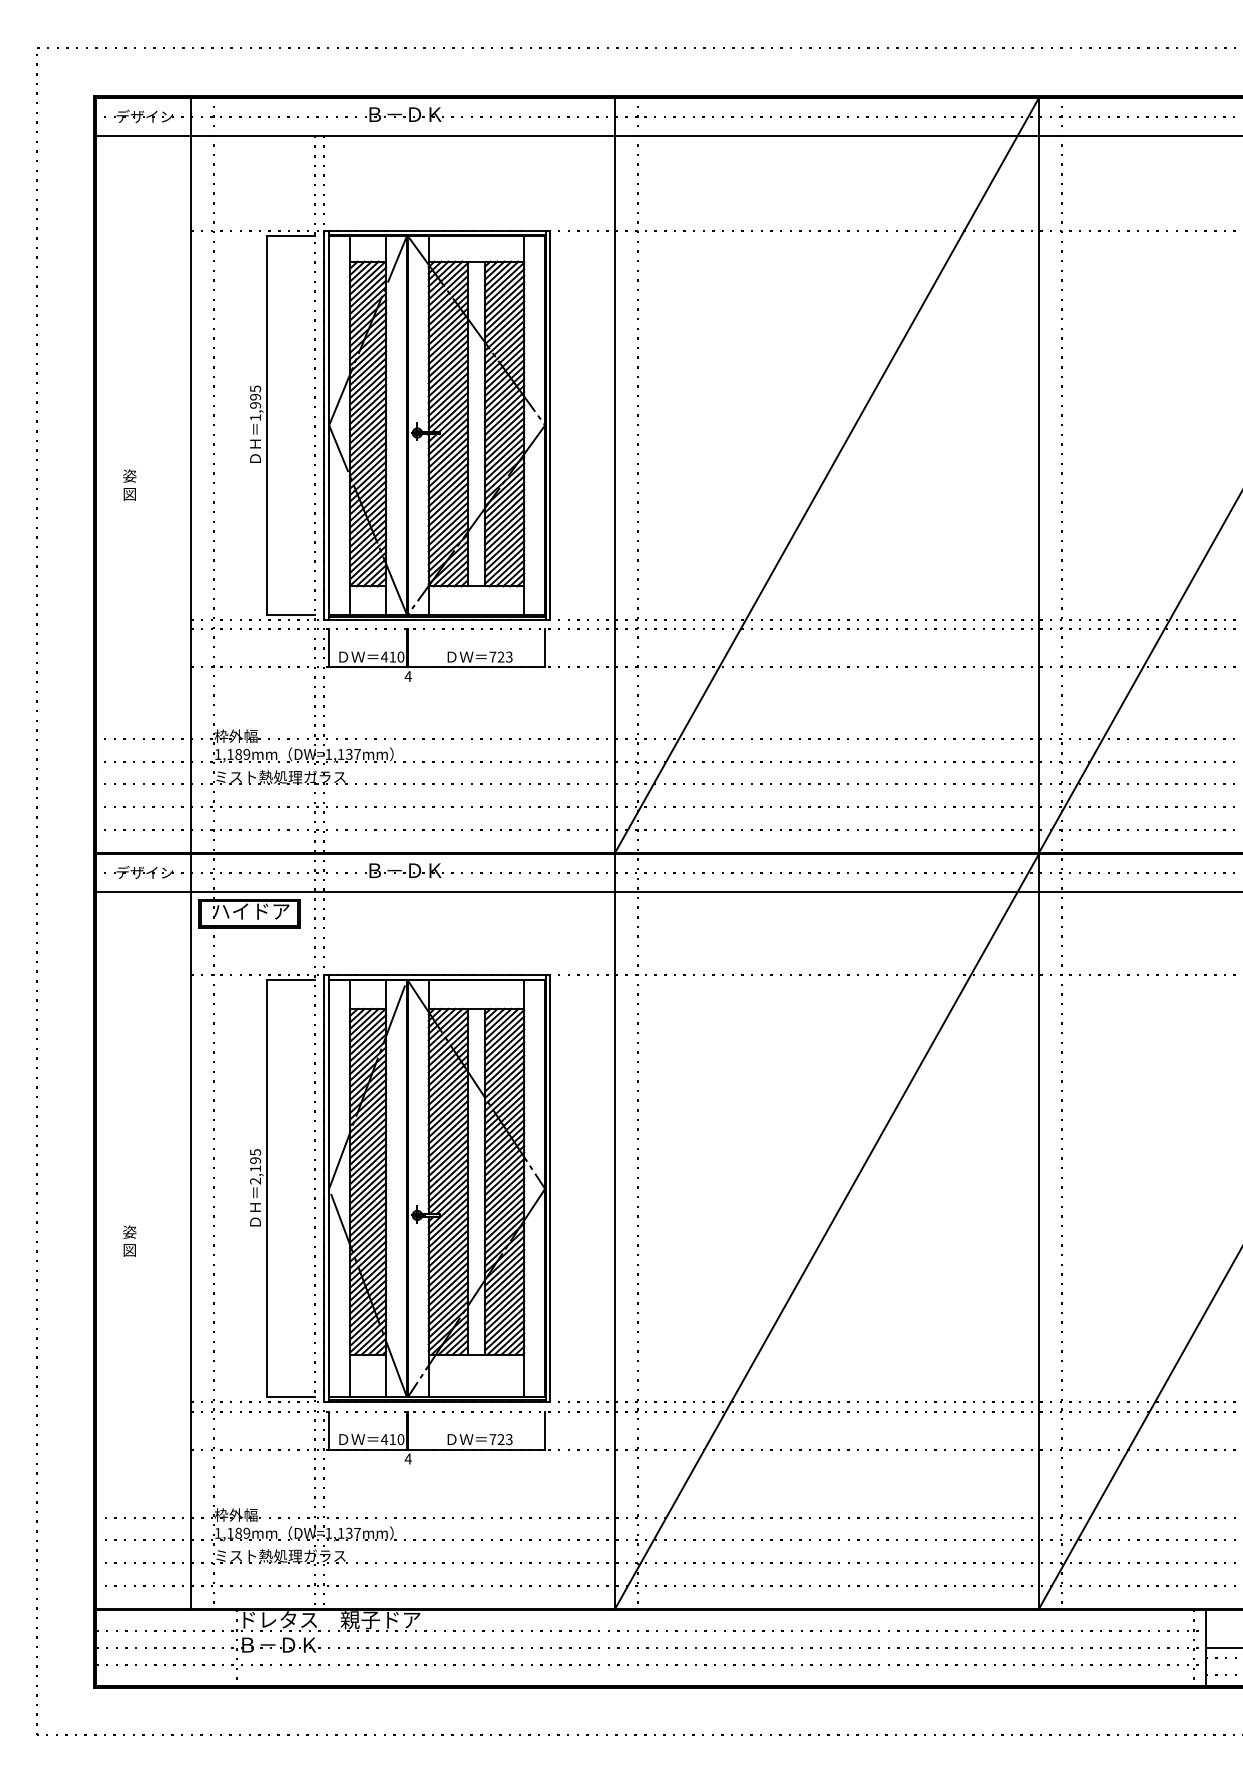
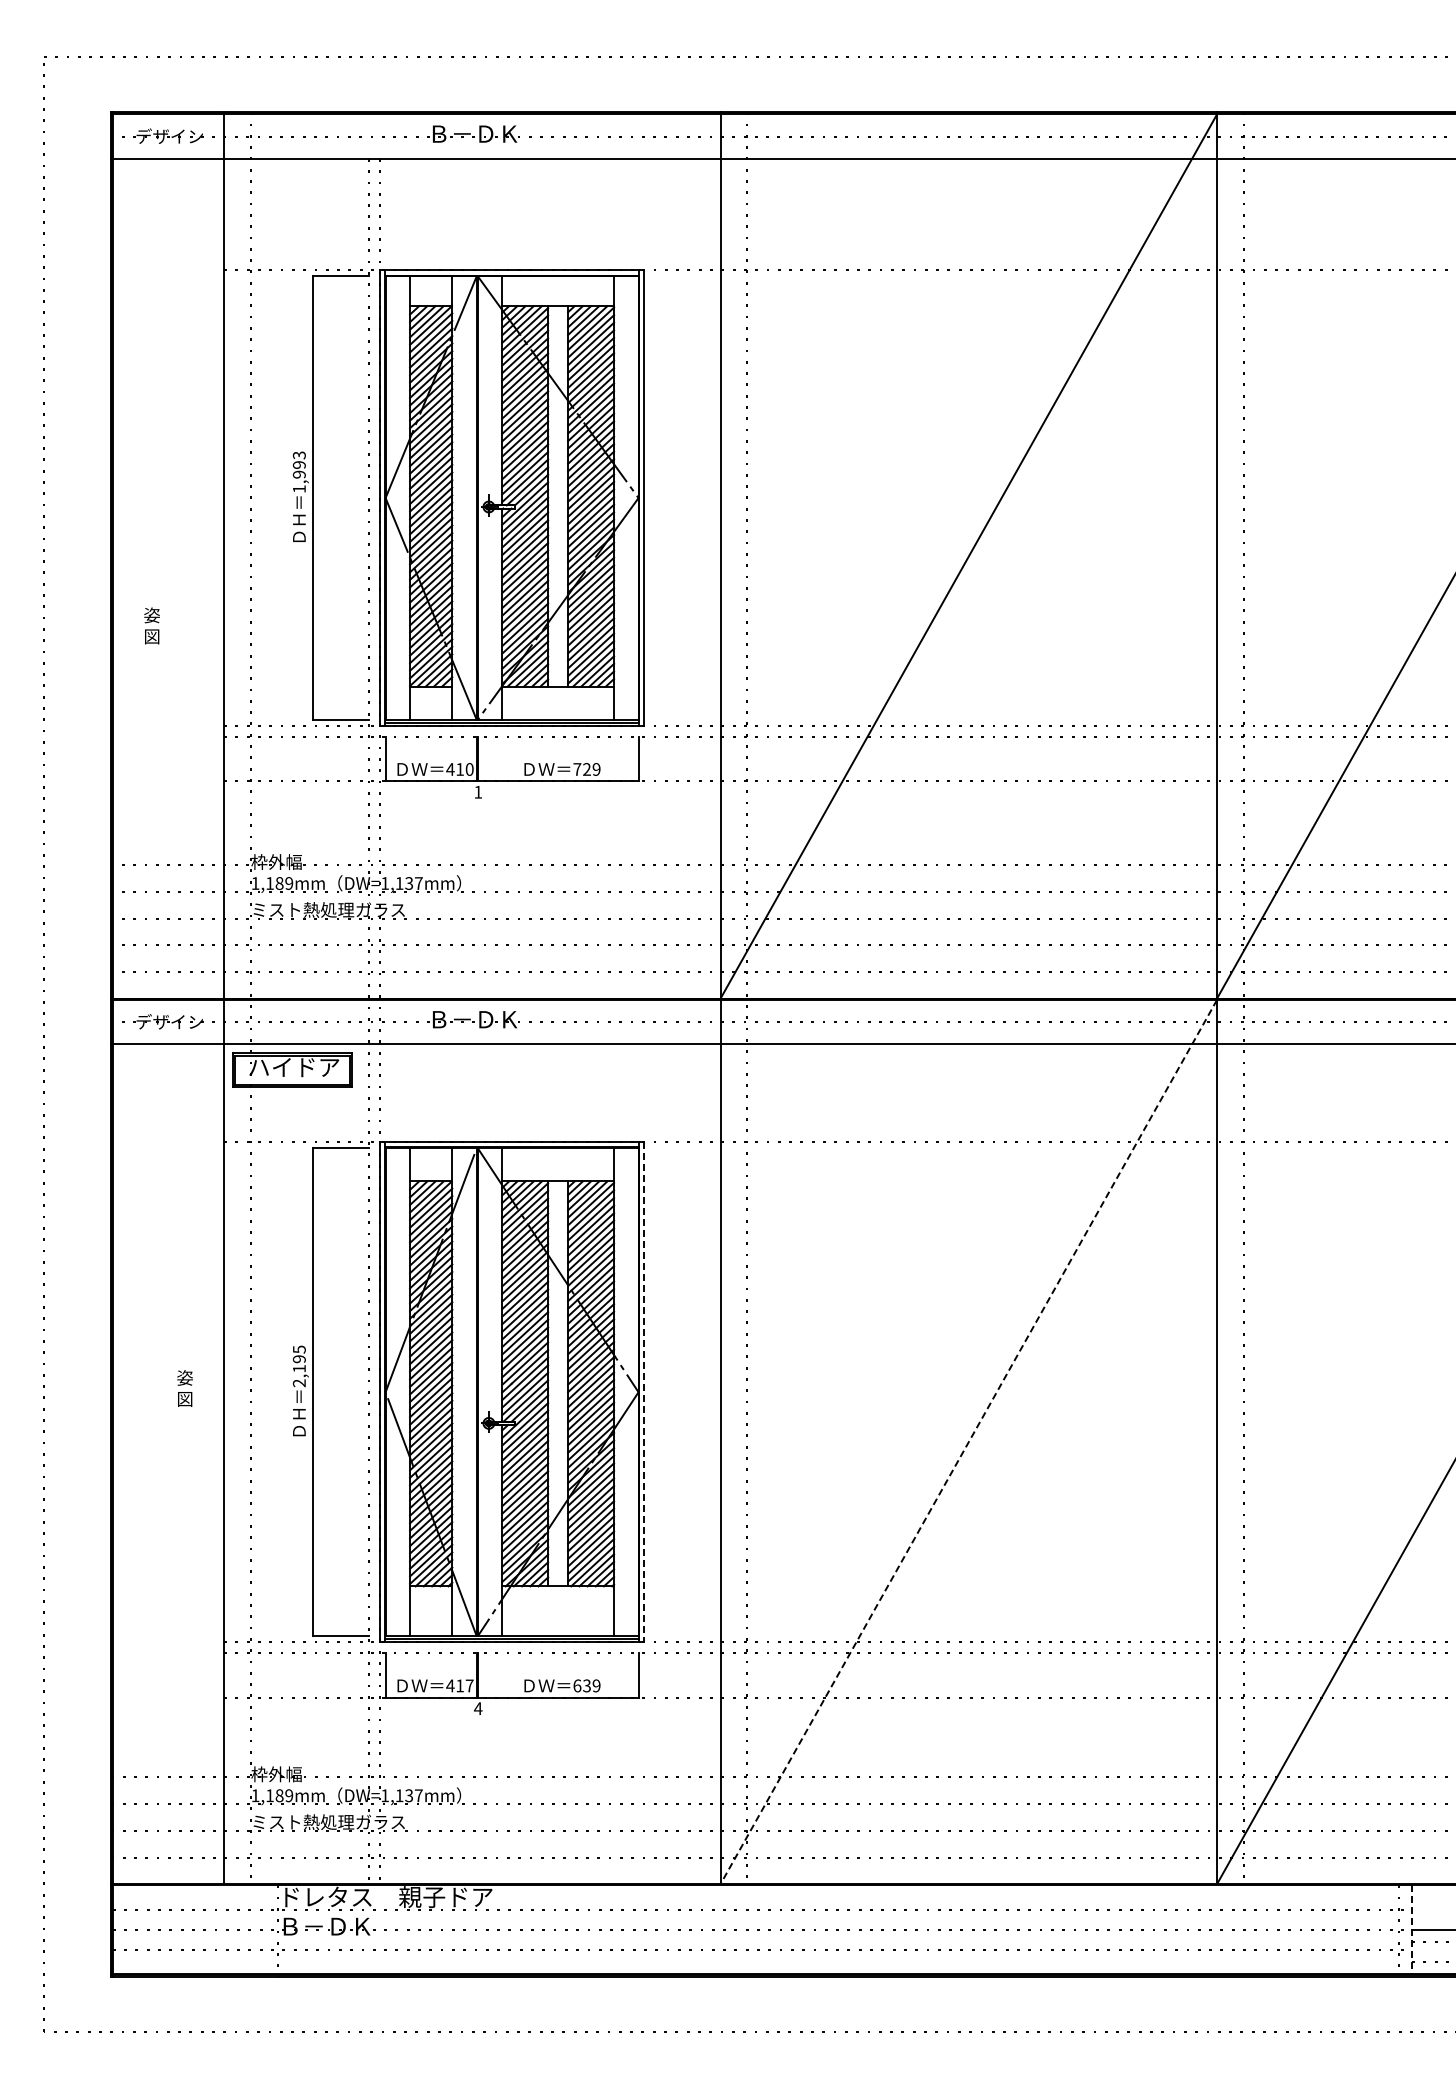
text: (254, 388) -> (298, 454), 1,995 -> 1,993
text: (129, 484) -> (151, 625), moved
text: (509, 657) -> (596, 769), 723 -> 729
text: (407, 676) -> (477, 792), 4 -> 1
line: (550, 1189) -> (644, 1392), solid -> dashed
line: (826, 1231) -> (968, 1442), solid -> dashed
text: (129, 1241) -> (184, 1388), moved
text: (400, 1439) -> (469, 1685), 410 -> 417
text: (500, 1439) -> (586, 1685), 723 -> 639
line: (1205, 1648) -> (1412, 1930), solid -> dashed

